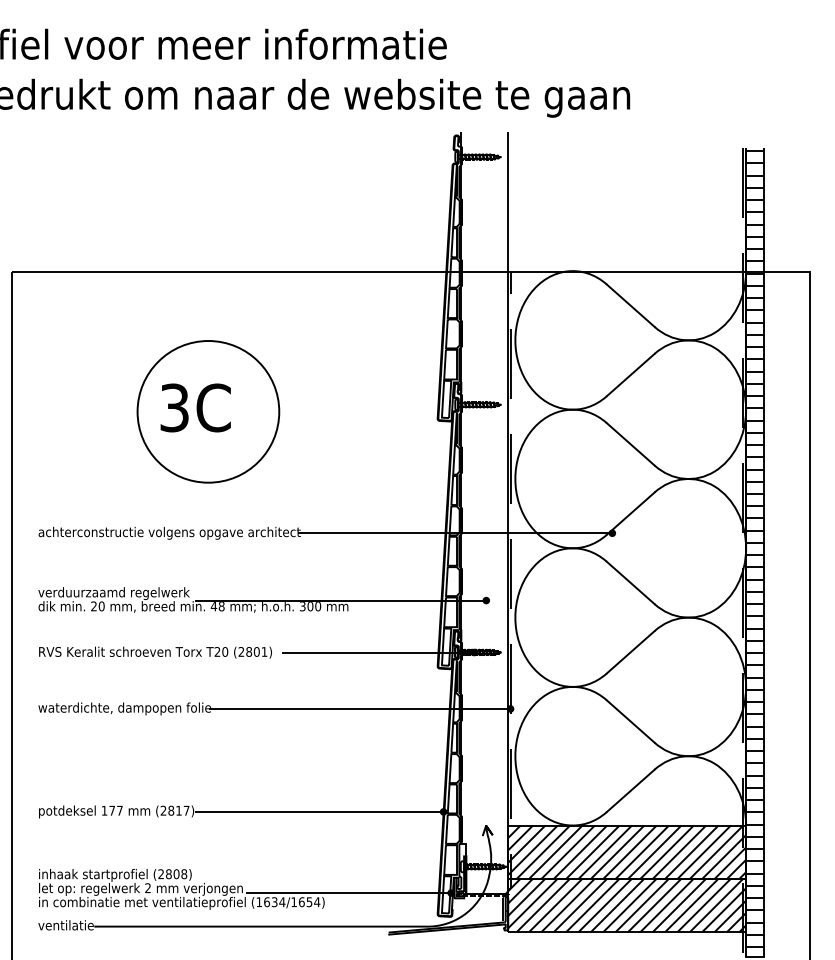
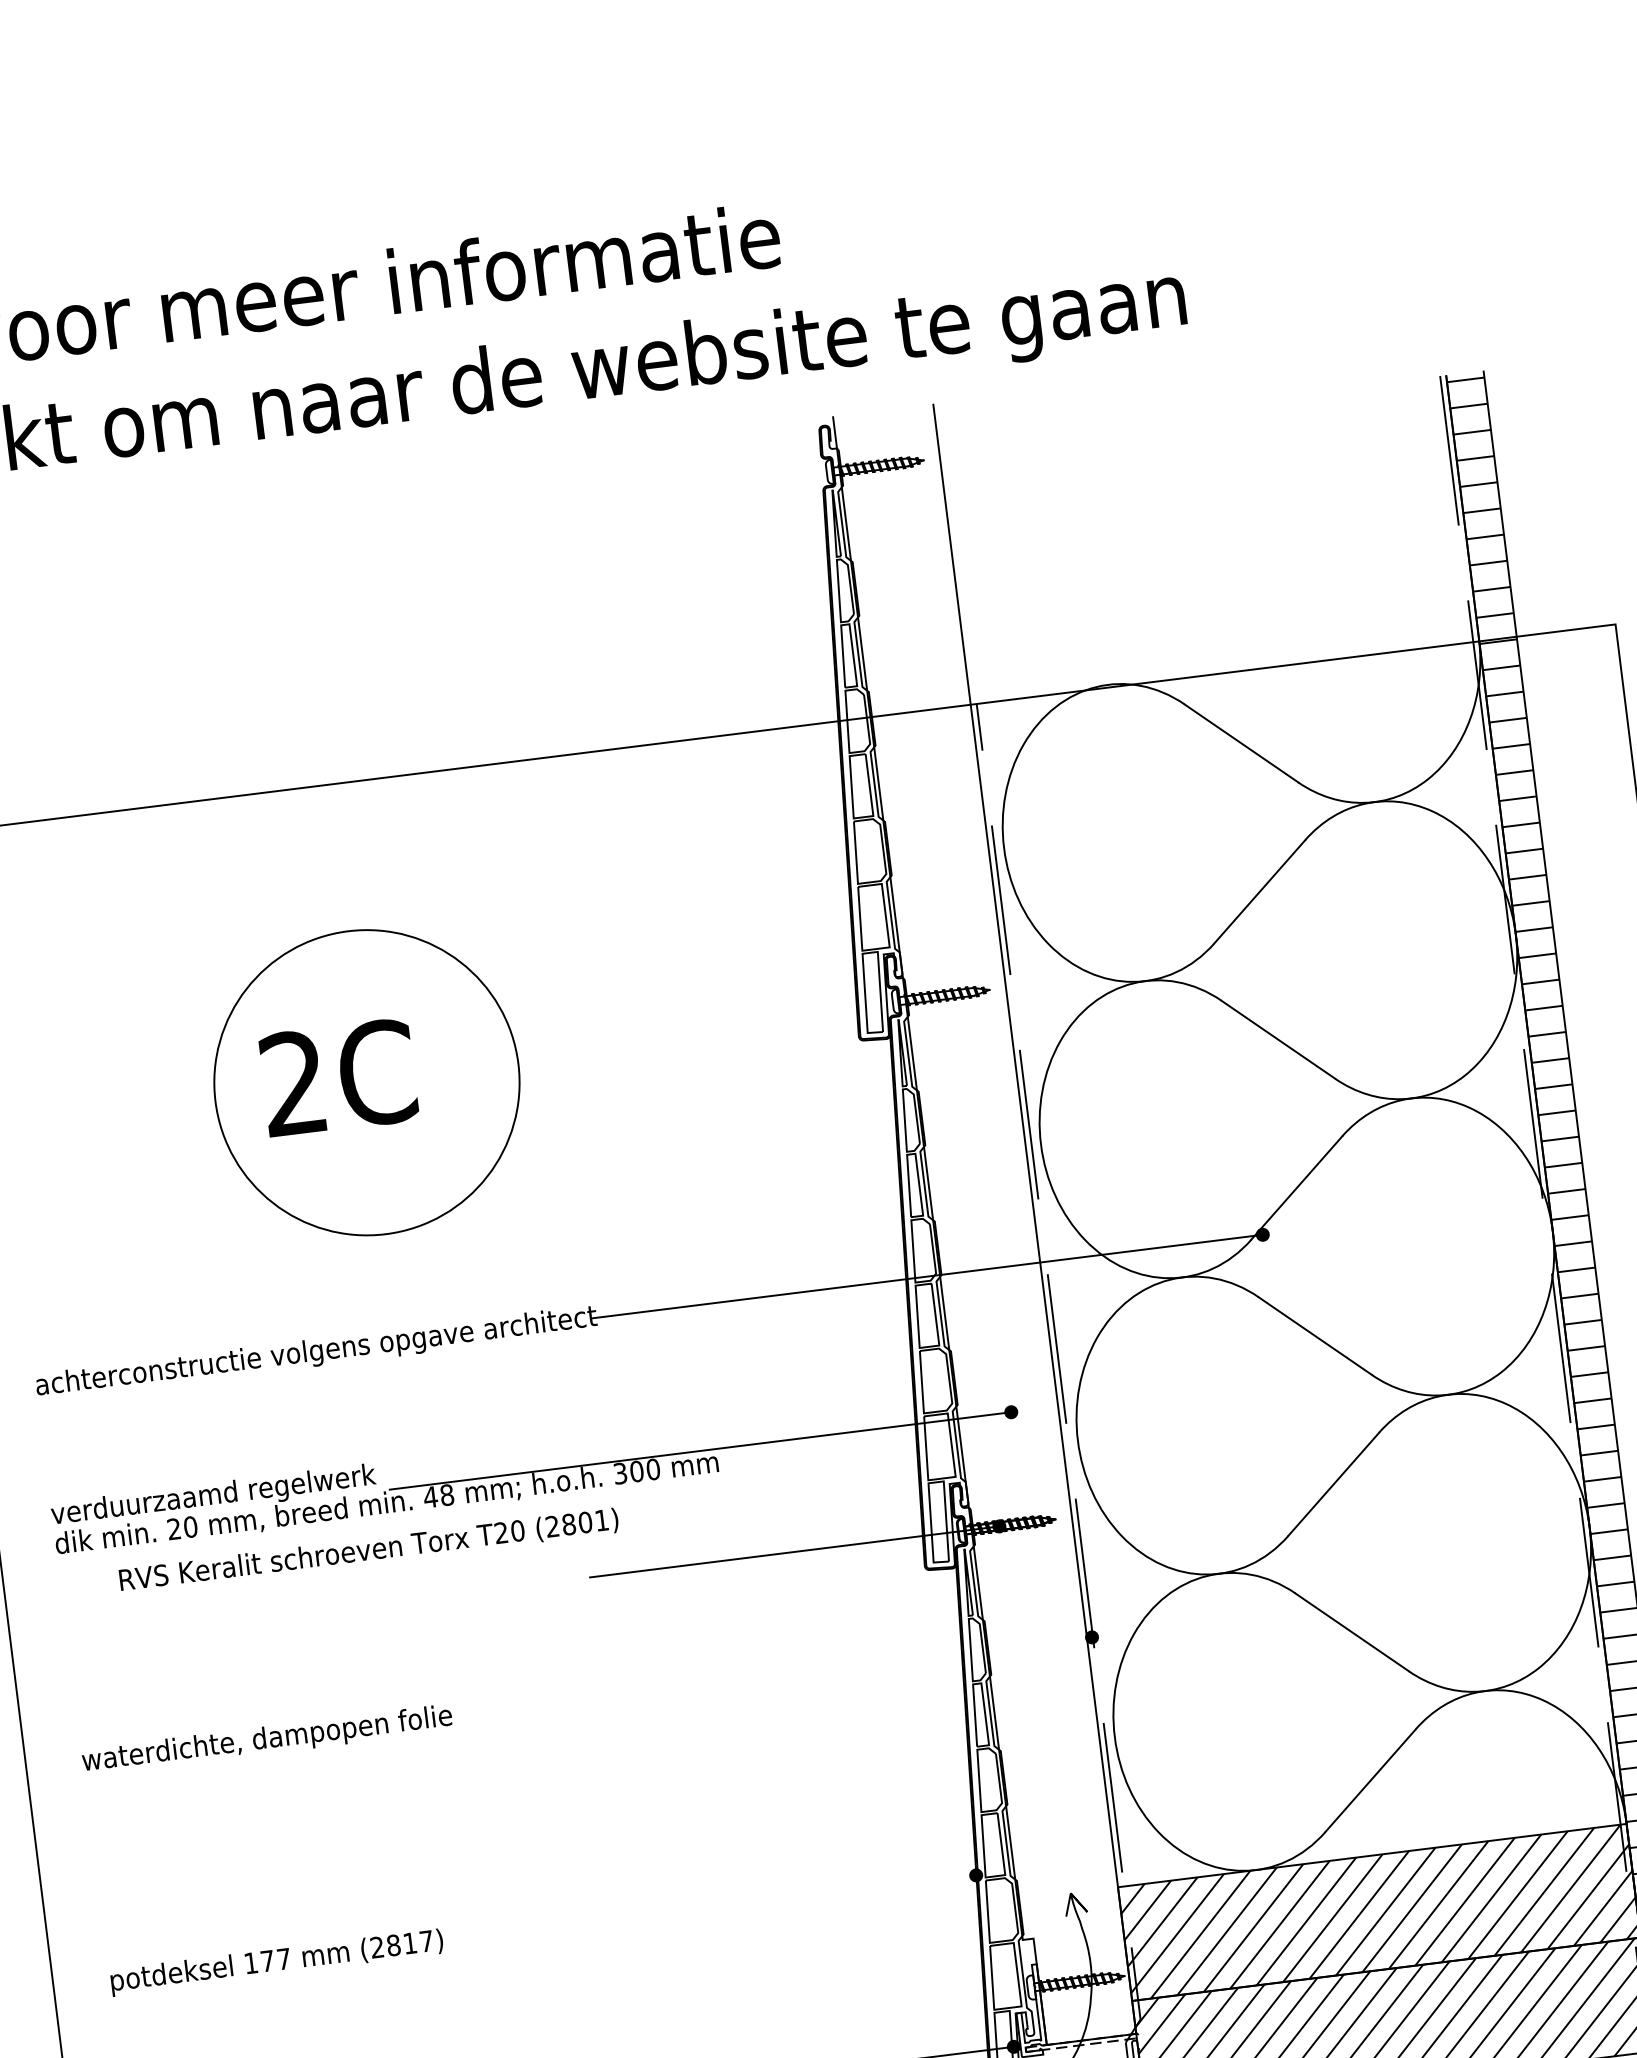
text: (174, 407) -> (293, 1082), 3C -> 2C
text: (155, 652) -> (368, 1550), moved
line: (360, 708) -> (771, 1676), removed
line: (319, 811) -> (710, 1907), removed

